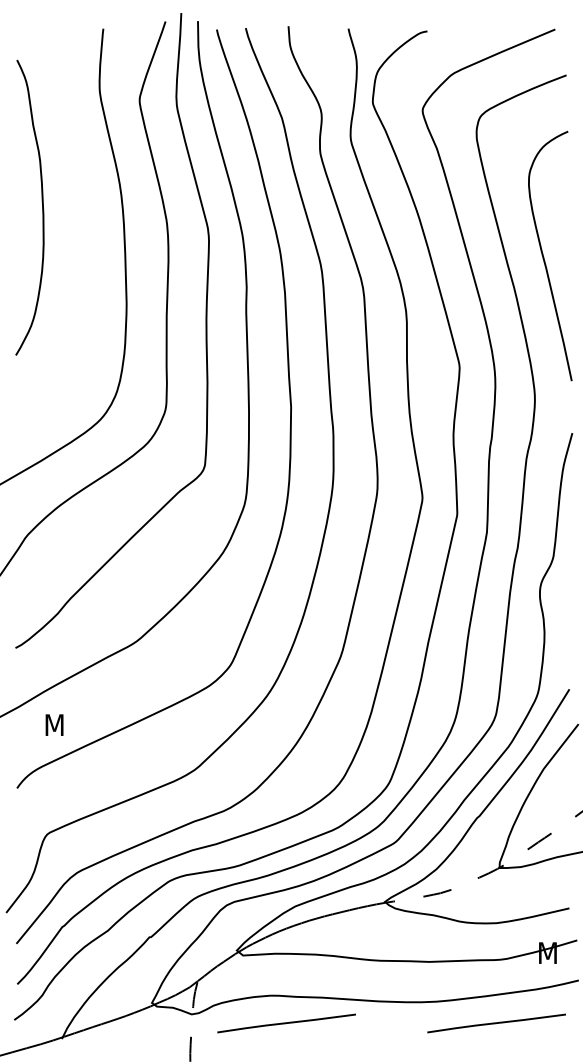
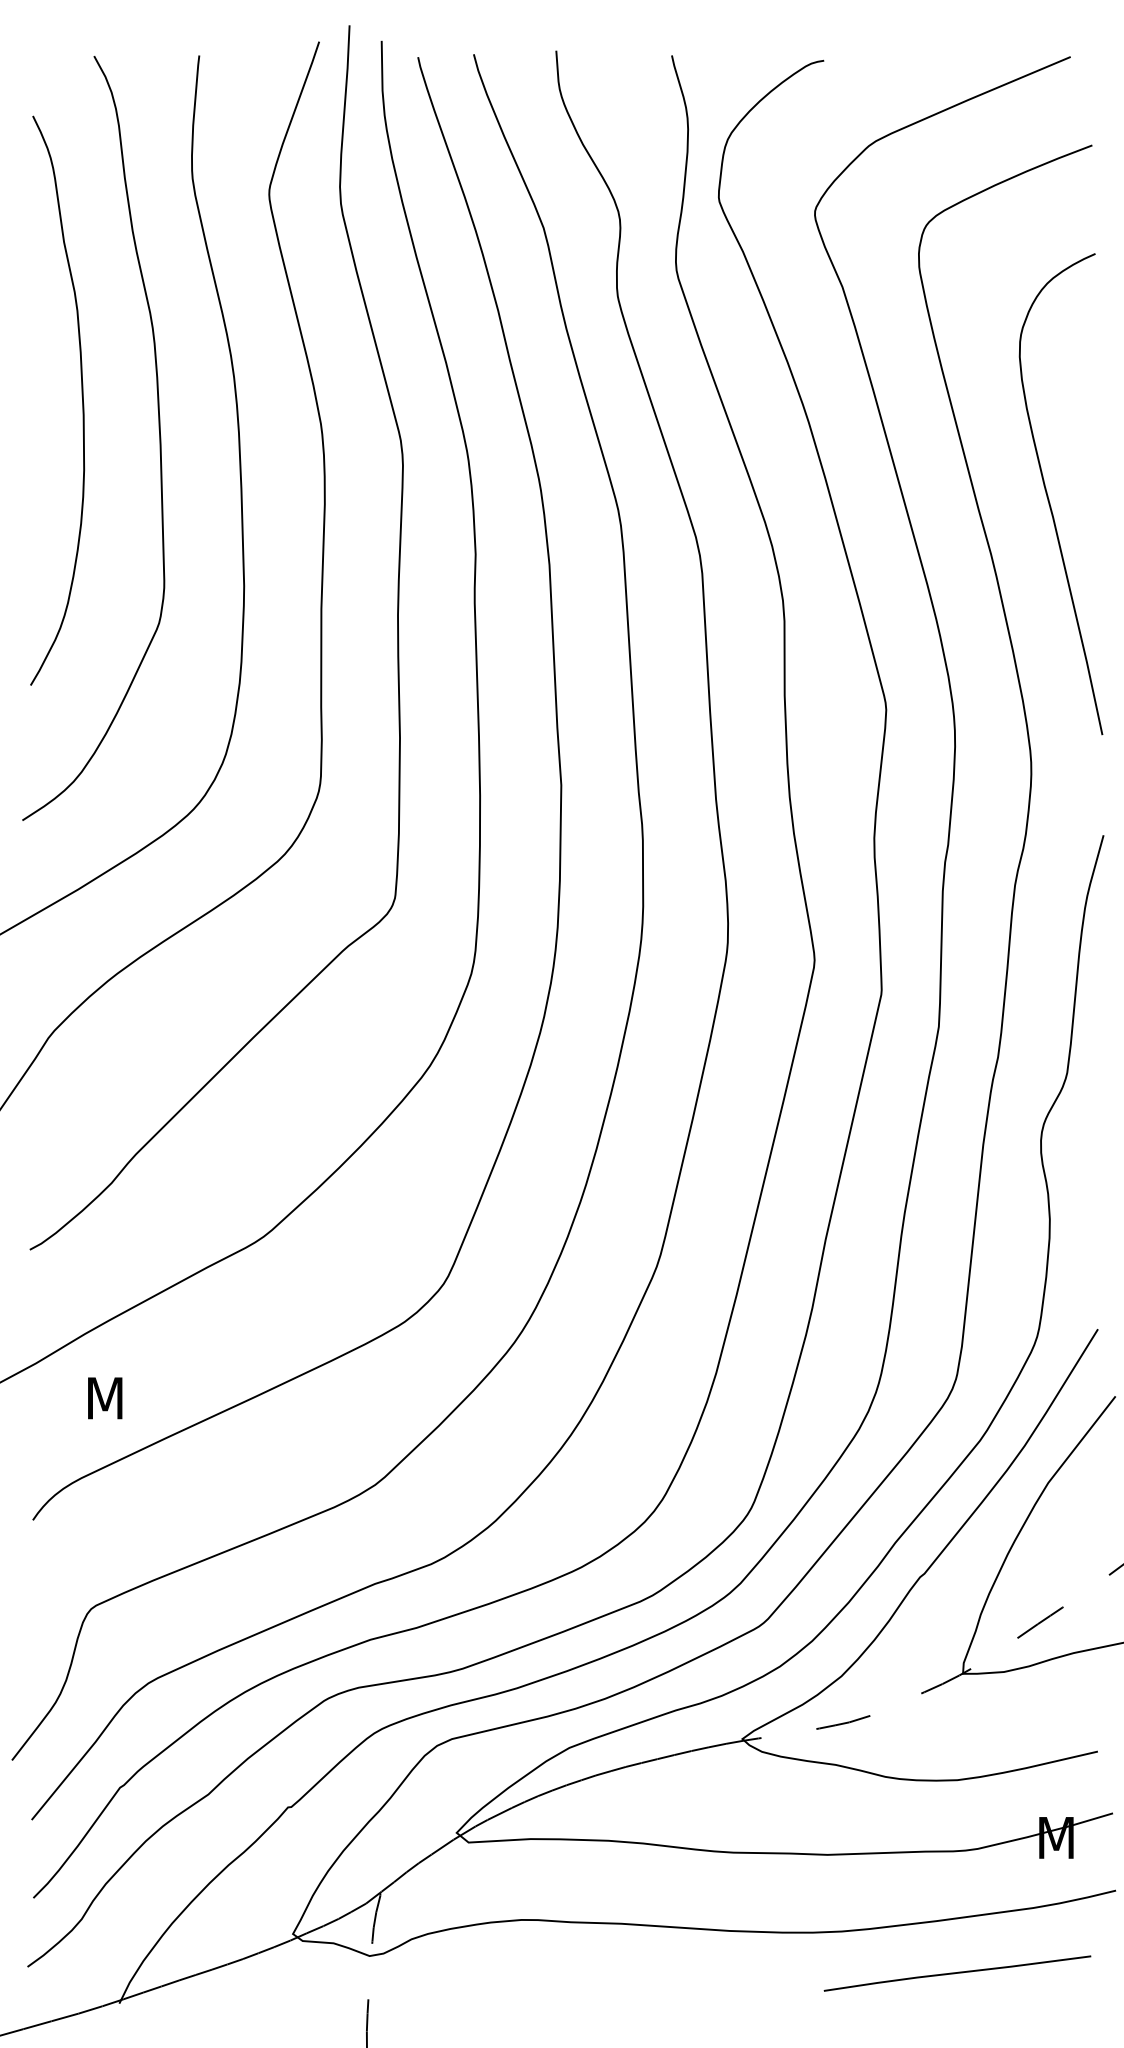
curve: (81, 220) -> (157, 425), added
line: (286, 1023) -> (552, 1973), removed

